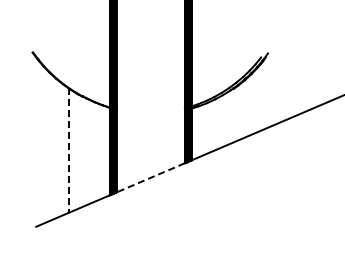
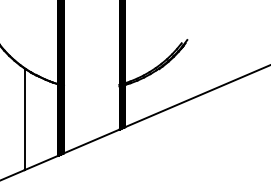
line: (68, 151) -> (24, 120), dashed -> solid
line: (150, 177) -> (91, 141), dashed -> solid

